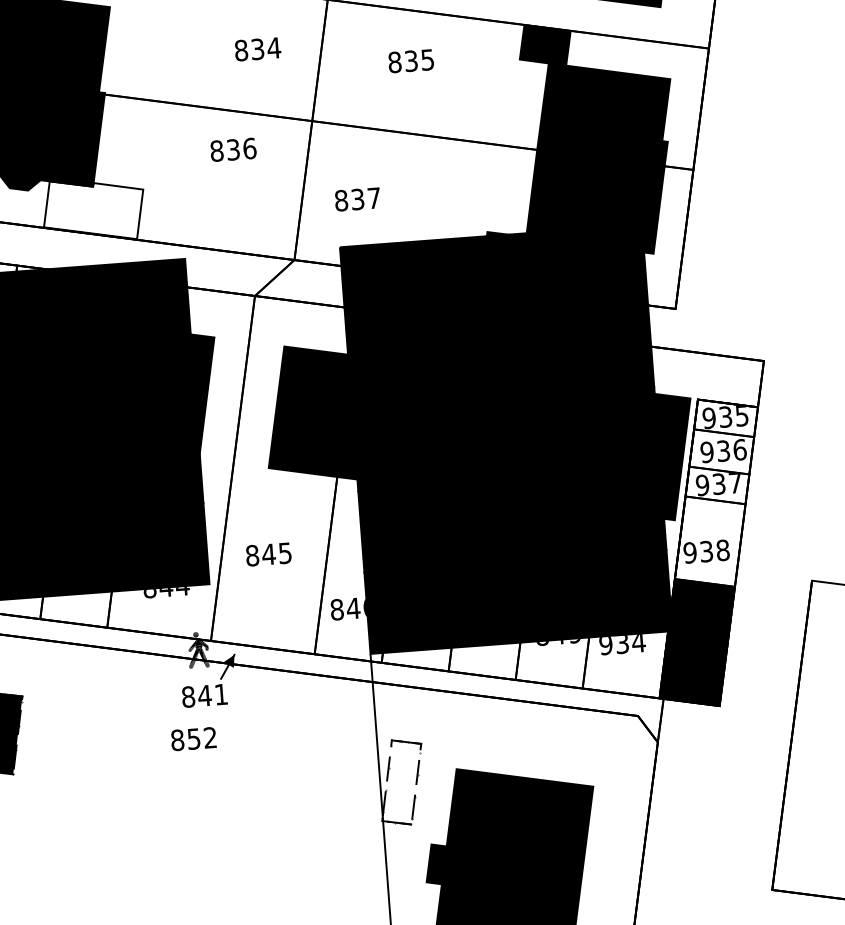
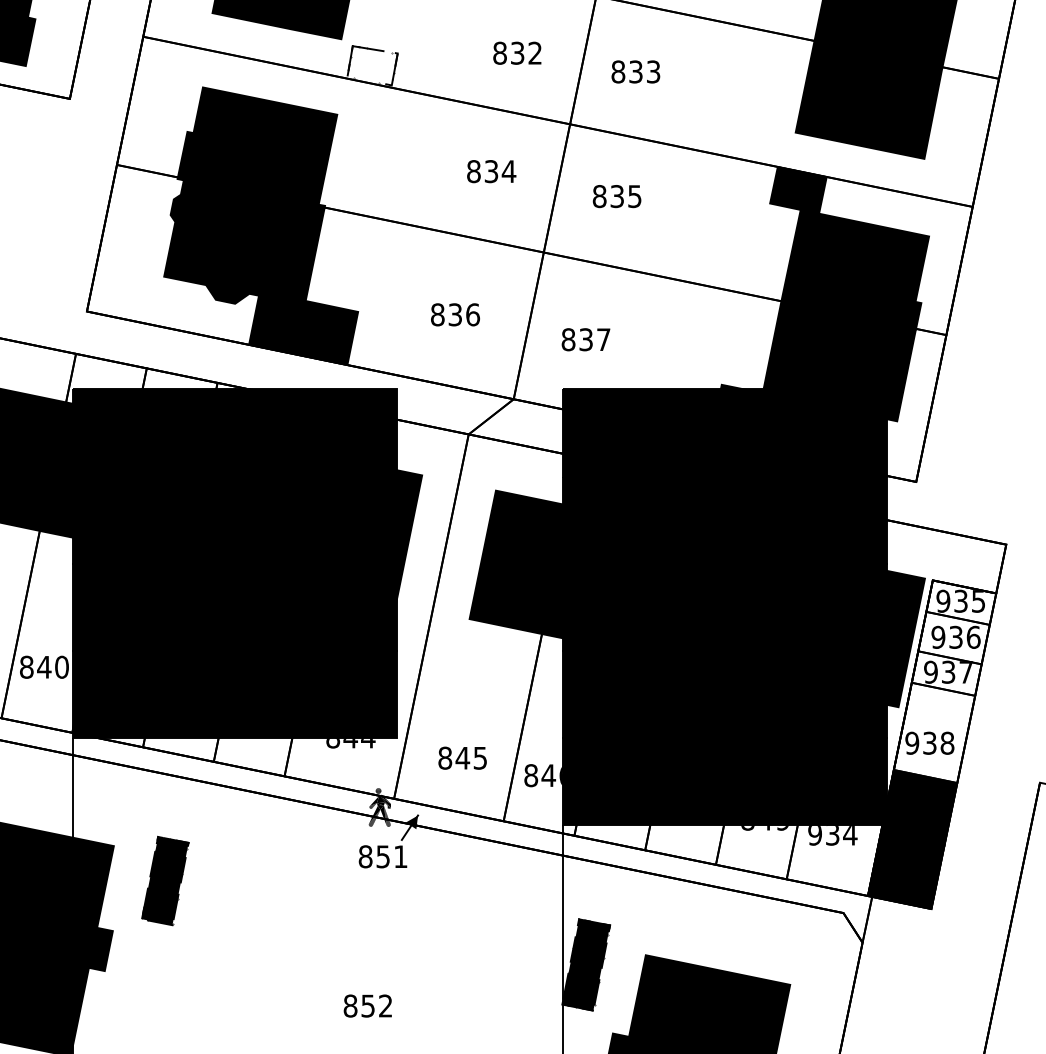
text: (410, 61) -> (616, 196), moved
text: (233, 149) -> (455, 314), moved
fill: (93, 209) -> (303, 329), added
text: (268, 553) -> (462, 757), moved
text: (204, 695) -> (382, 856), 841 -> 851
text: (193, 738) -> (367, 1005), moved
fill: (401, 781) -> (586, 964), added

